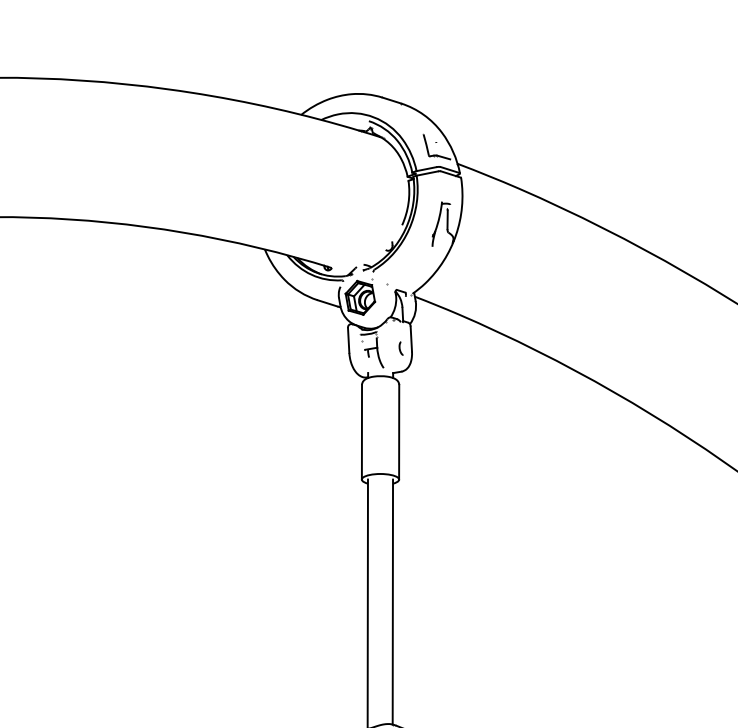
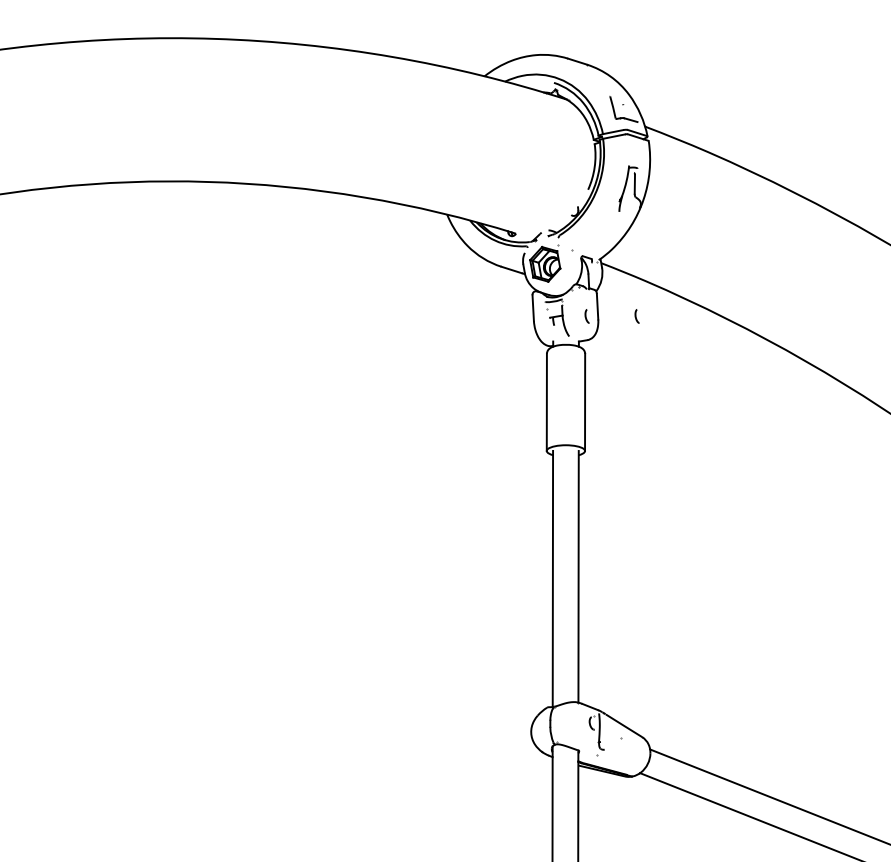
curve: (449, 348) -> (636, 316), added

